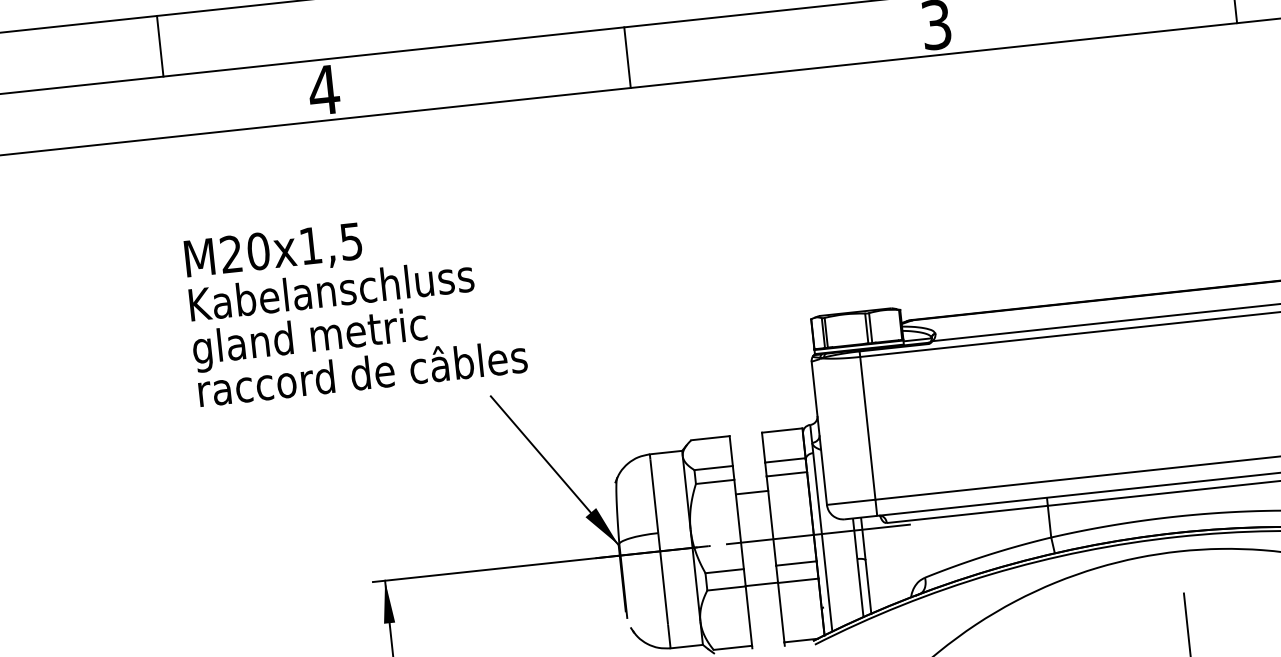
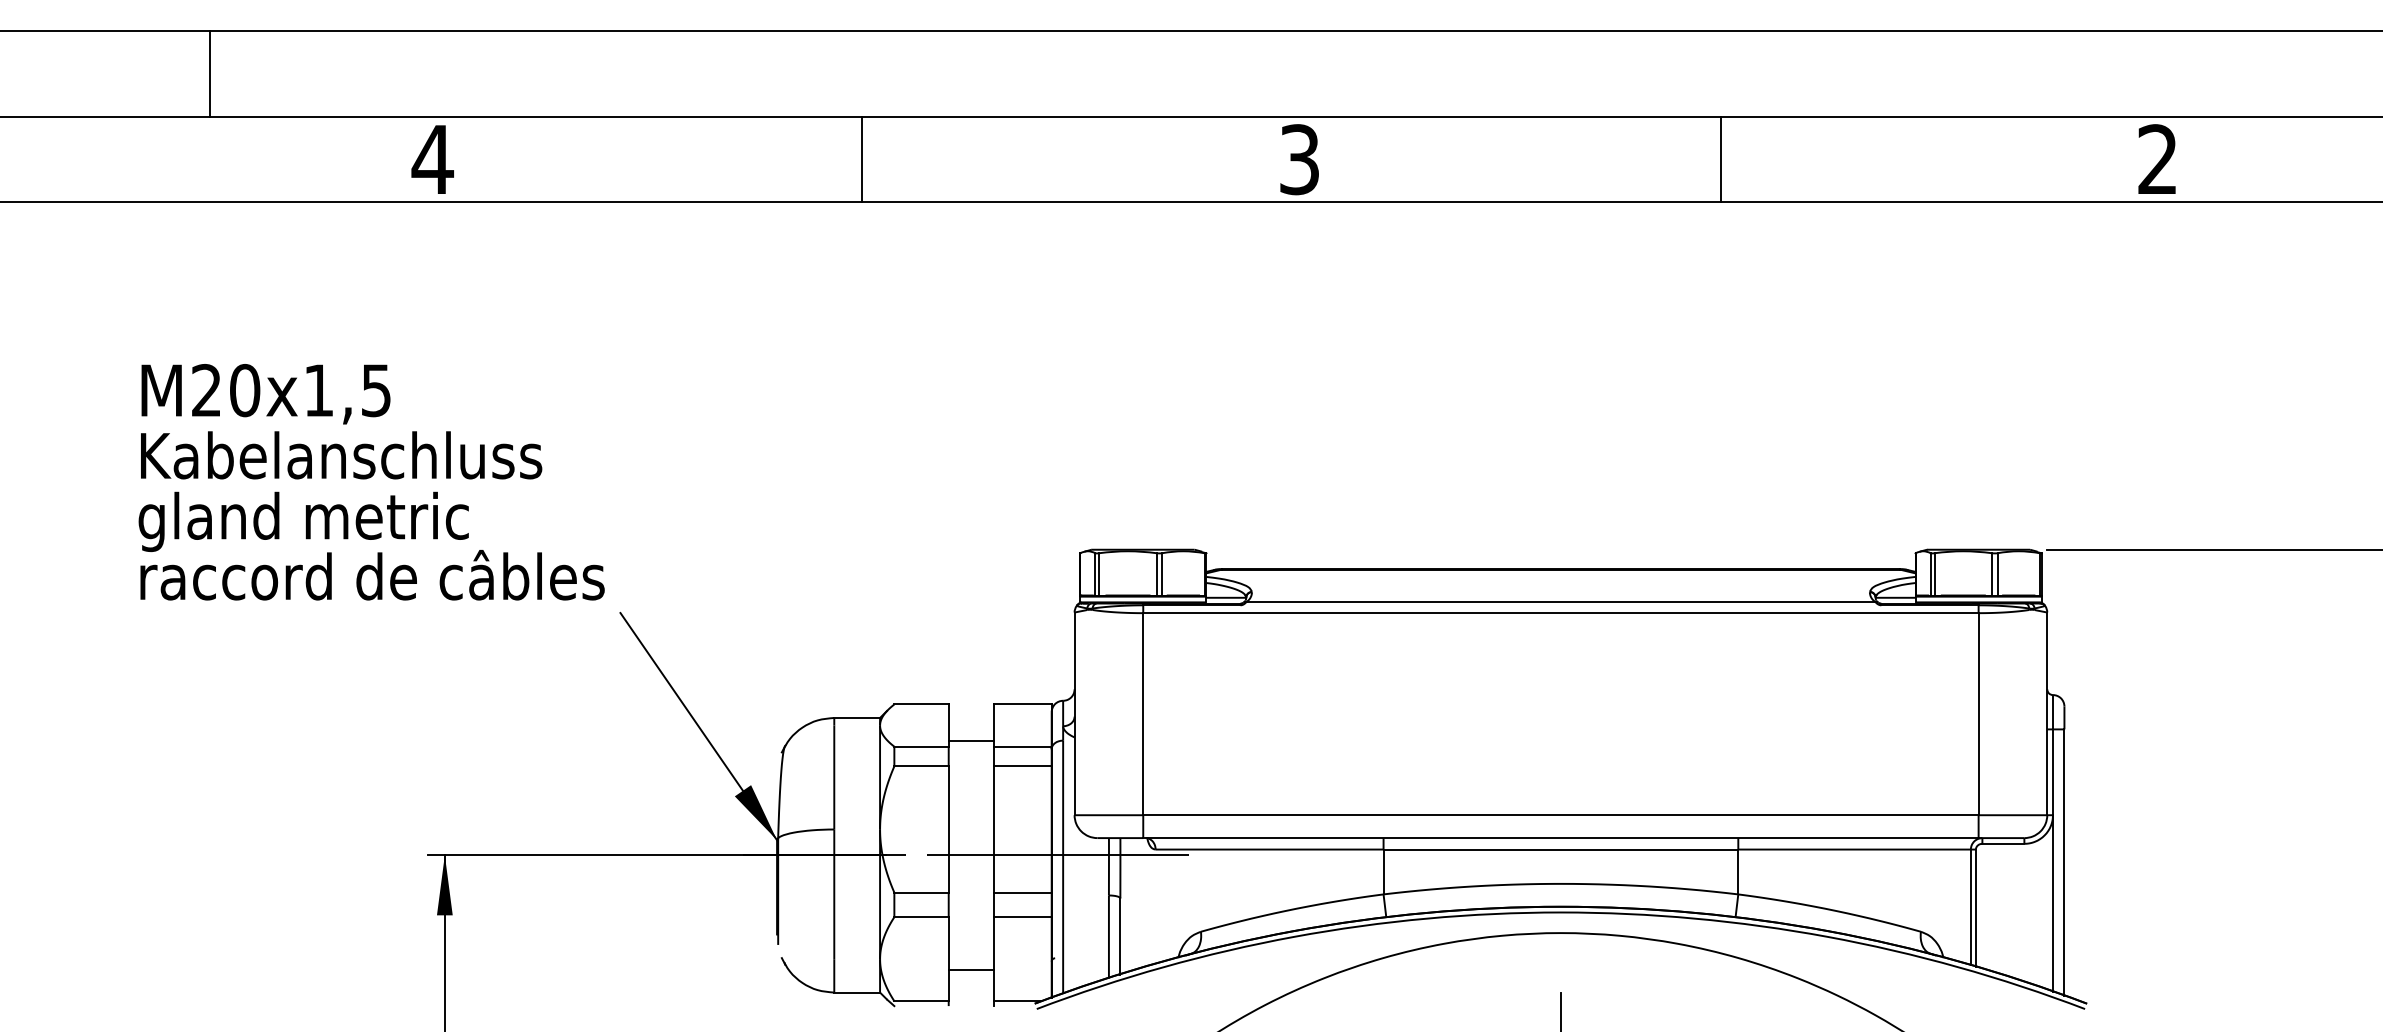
text: (354, 306) -> (371, 482), moved
line: (751, 492) -> (971, 740), moved
line: (761, 584) -> (971, 969), moved

